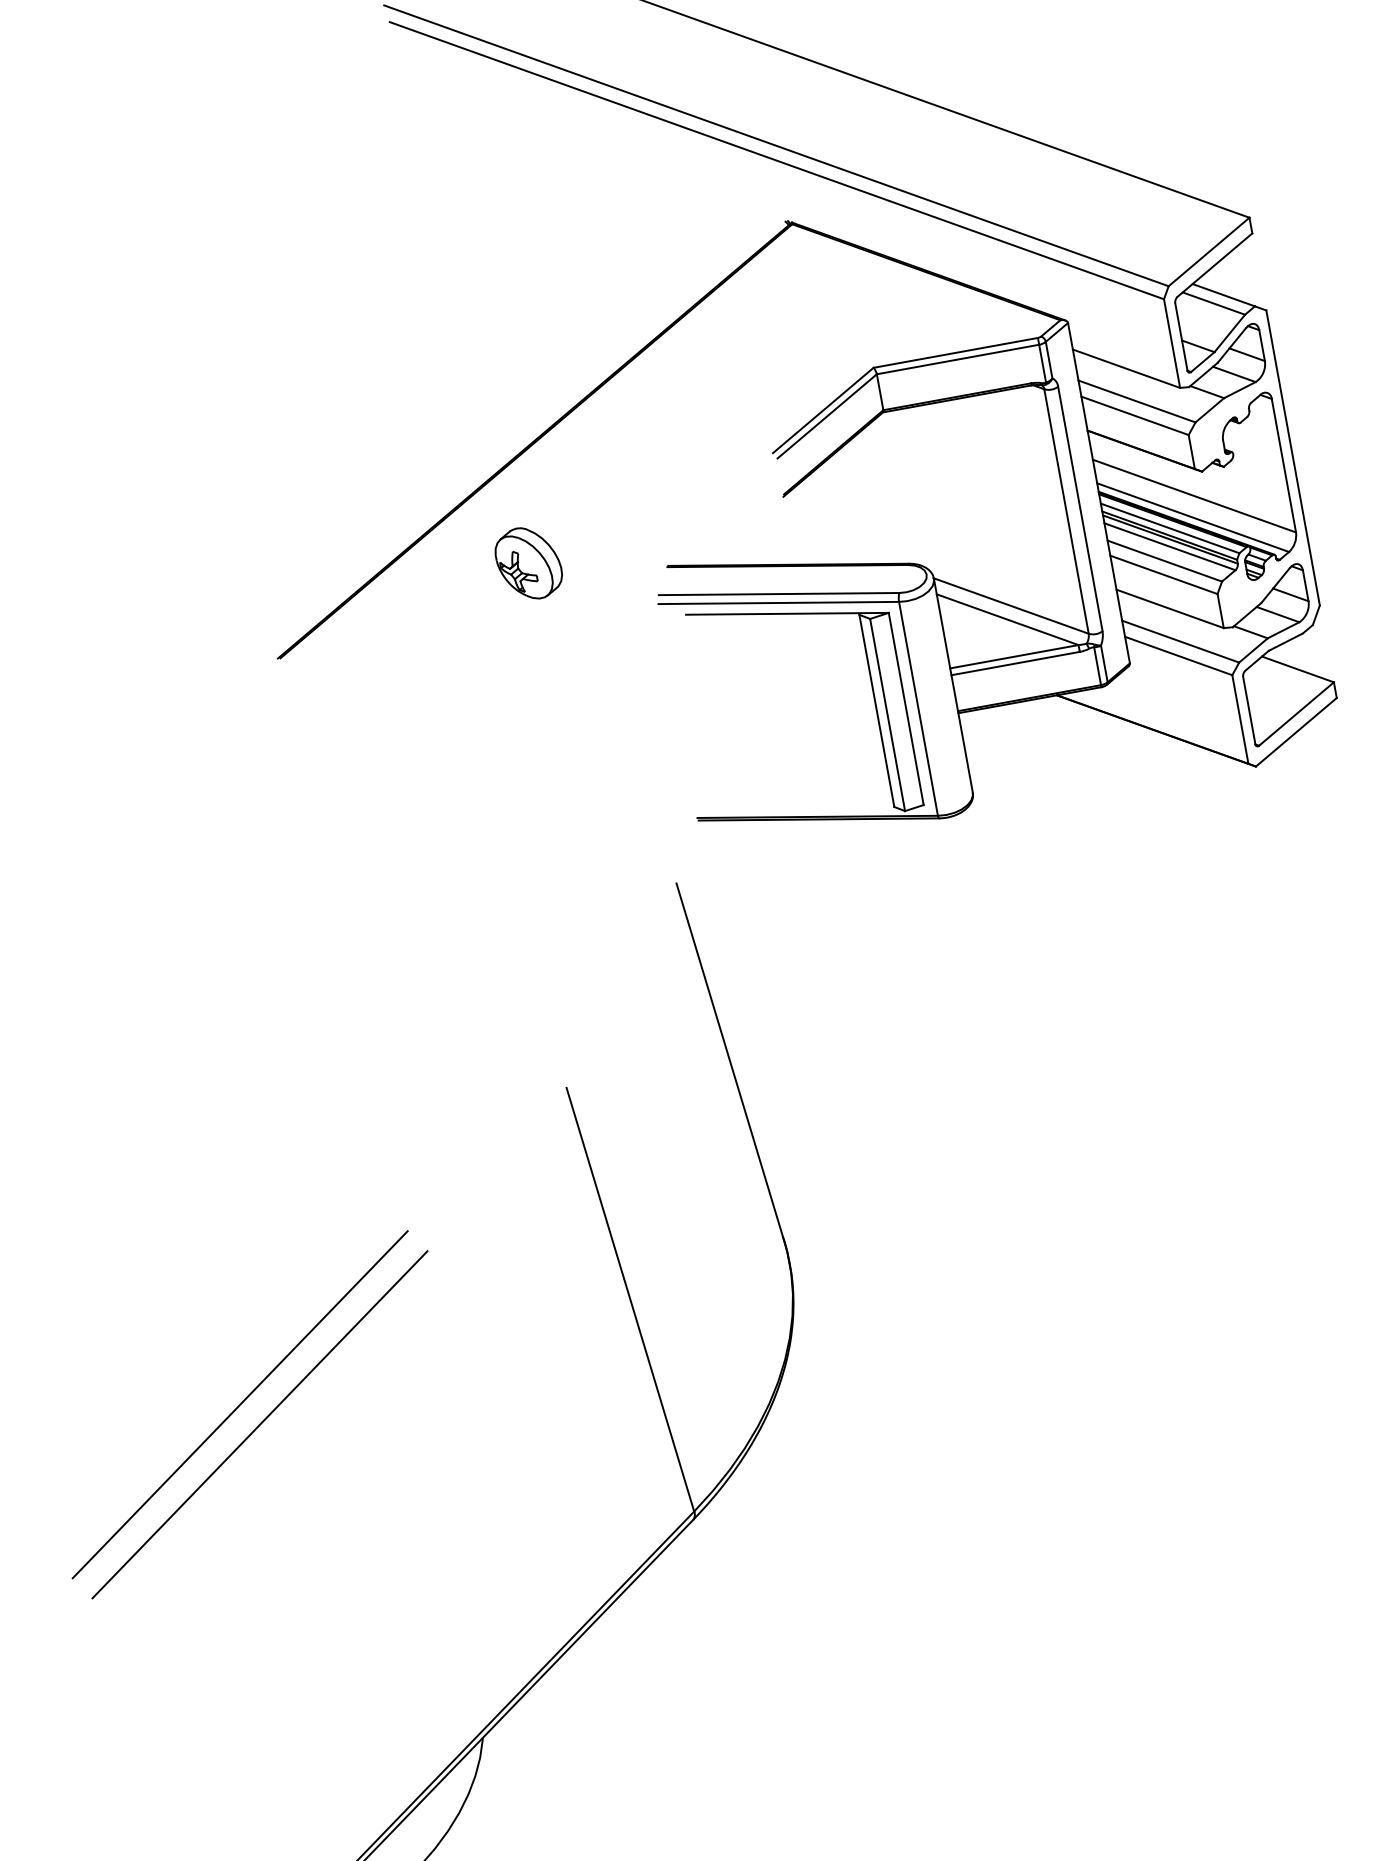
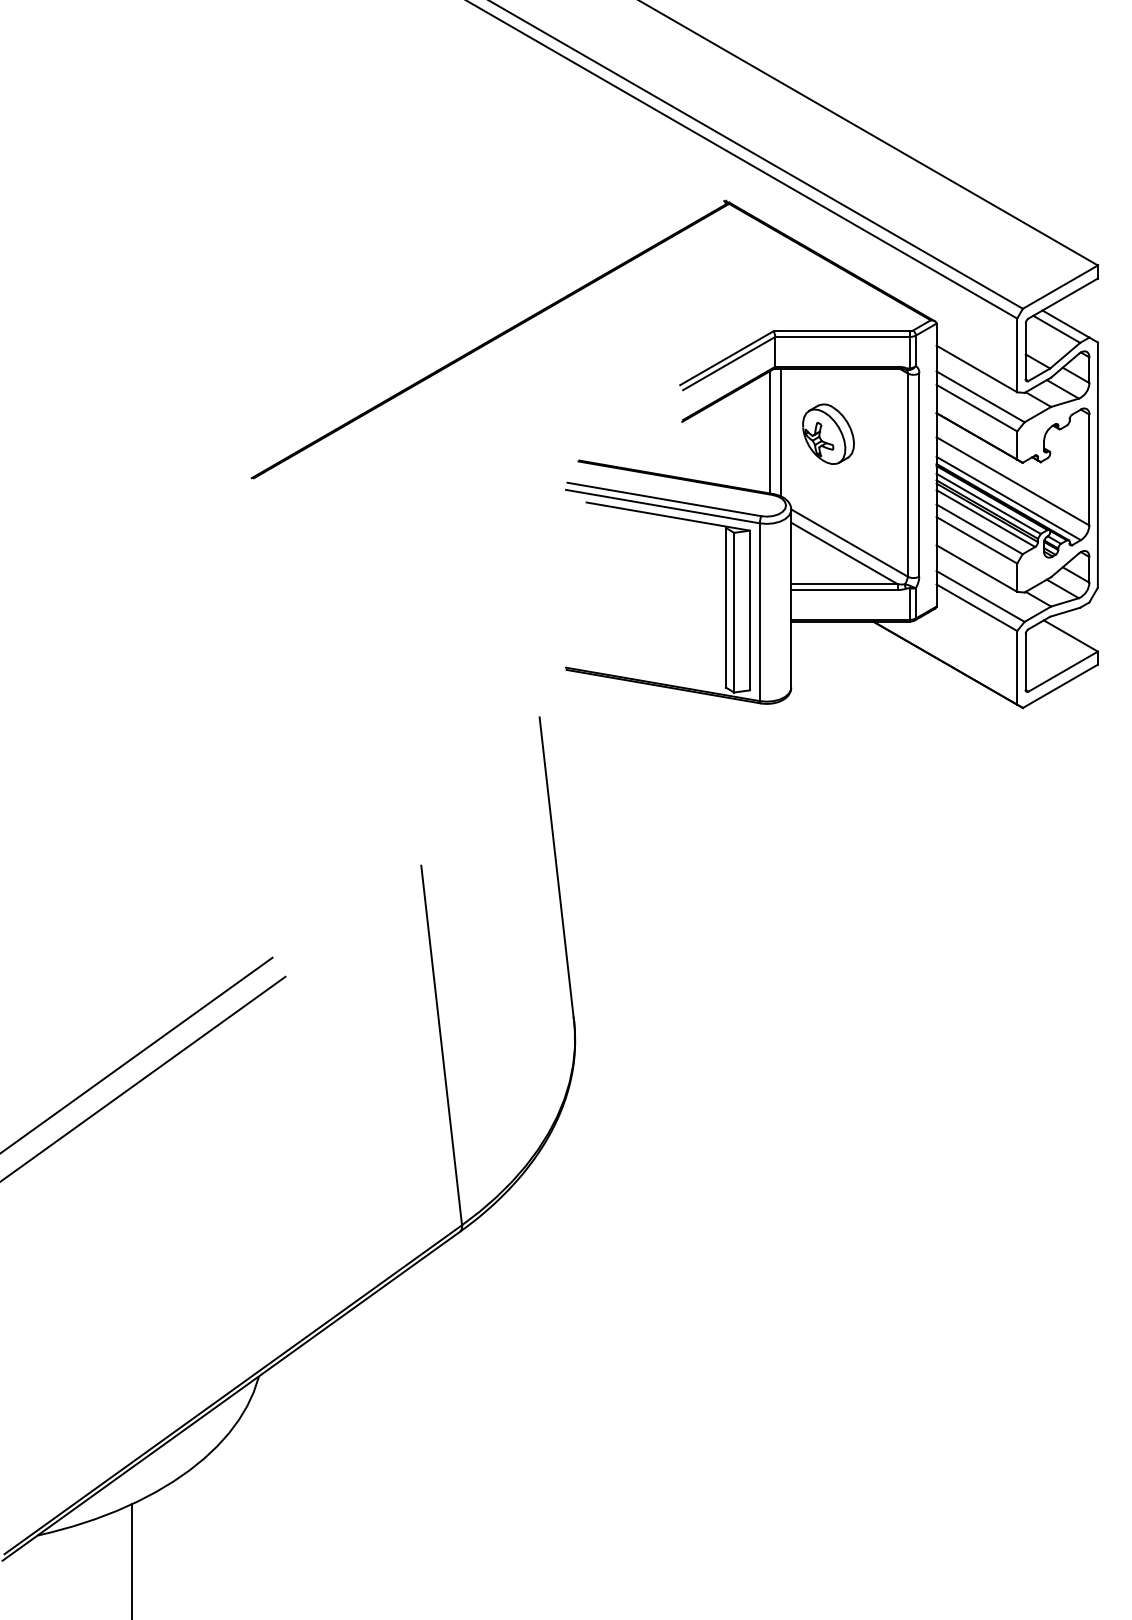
line: (905, 487) -> (781, 432), added
line: (890, 490) -> (769, 432), added
part: (528, 562) -> (828, 433), moved

